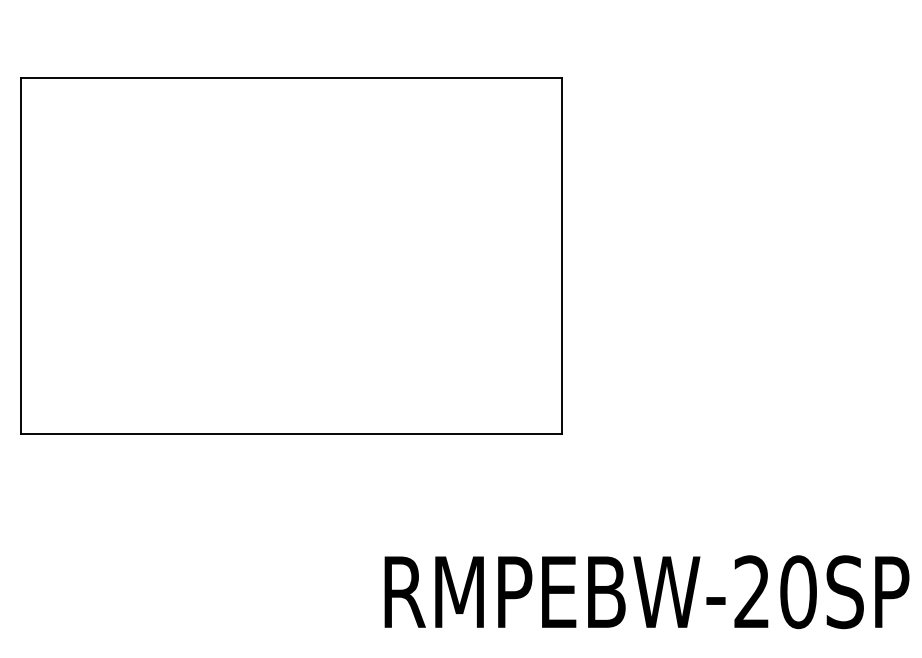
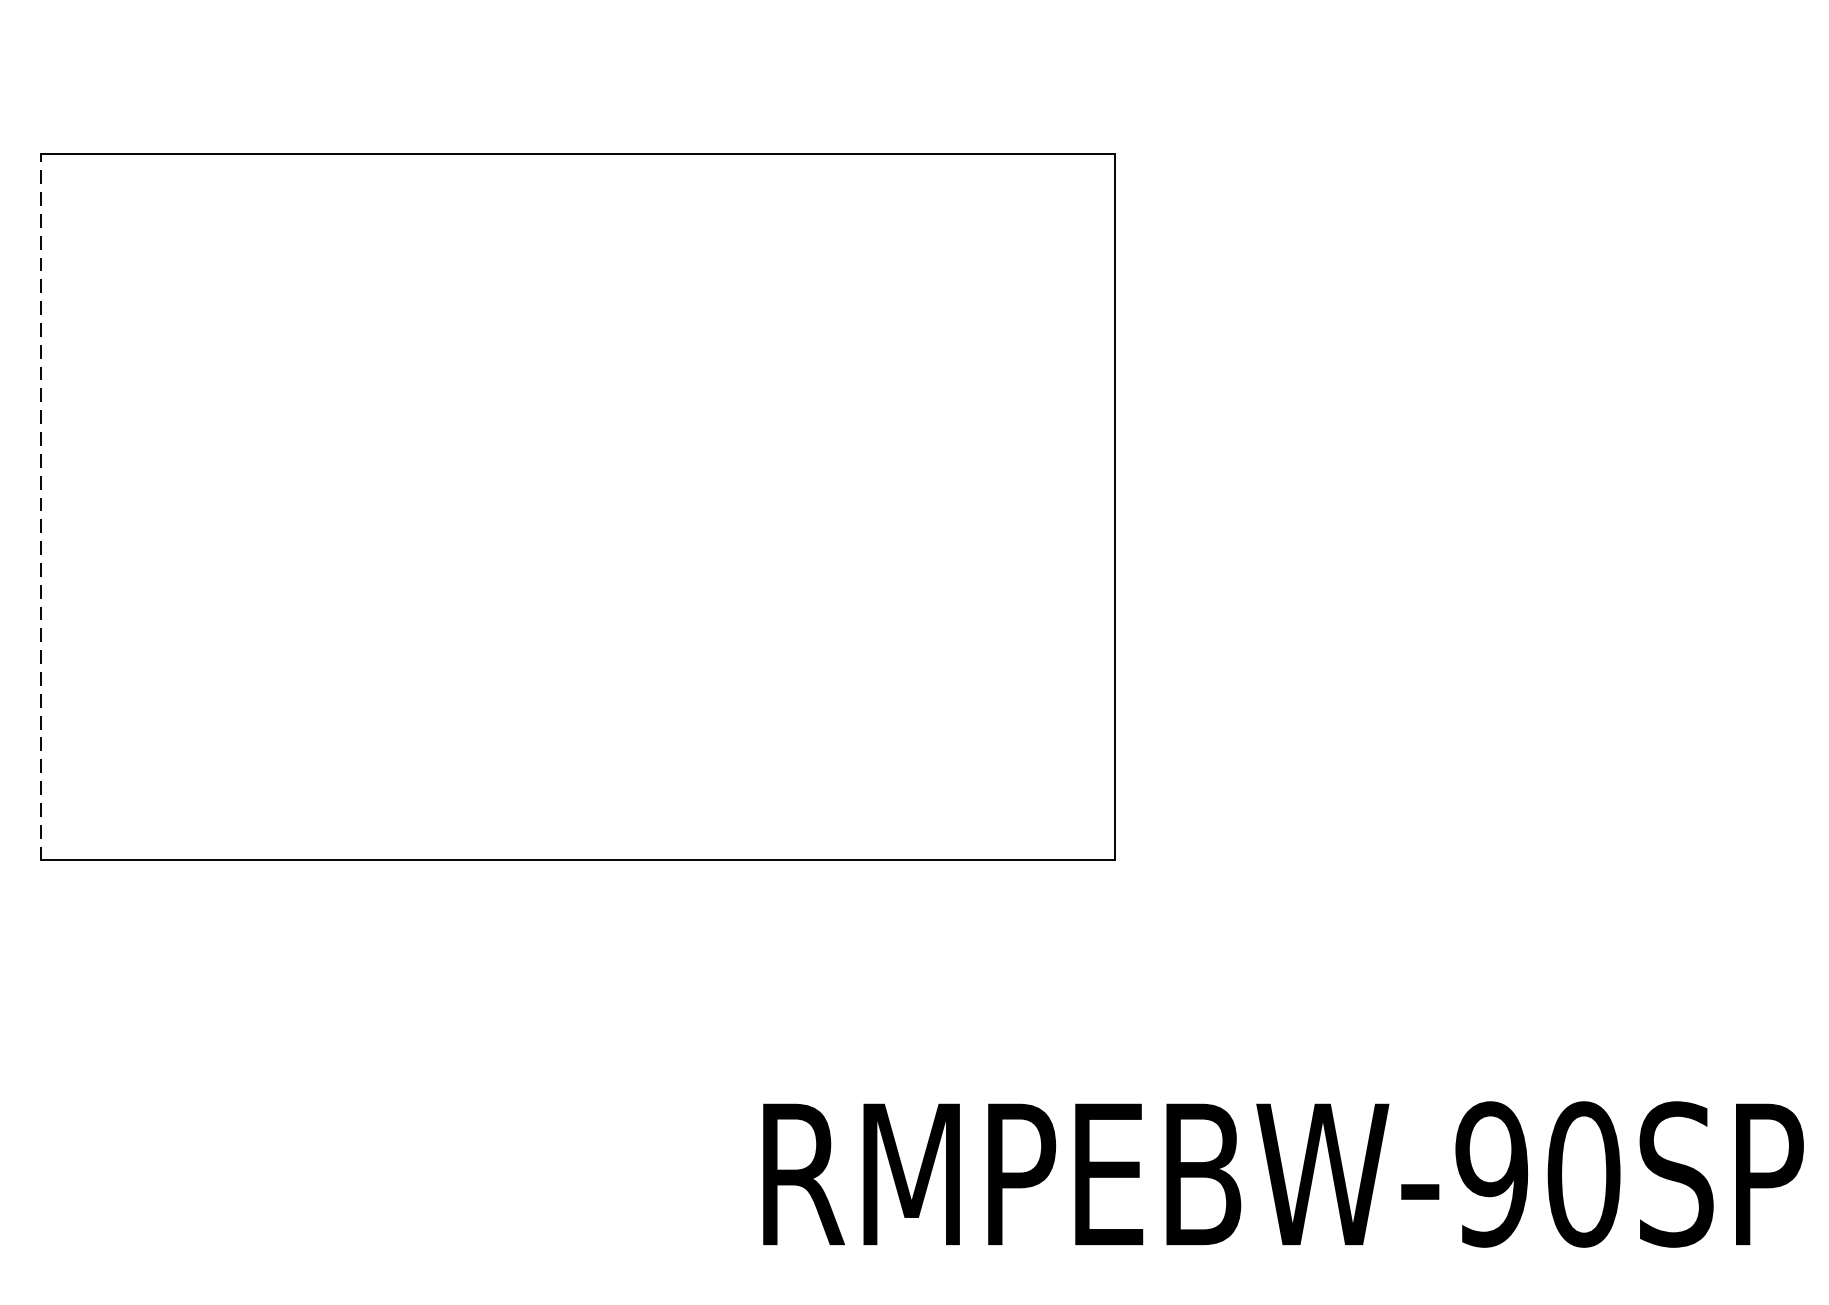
line: (20, 255) -> (40, 506), solid -> dashed
text: (751, 592) -> (1490, 1175), RMPEBW-20SP -> RMPEBW-90SP

